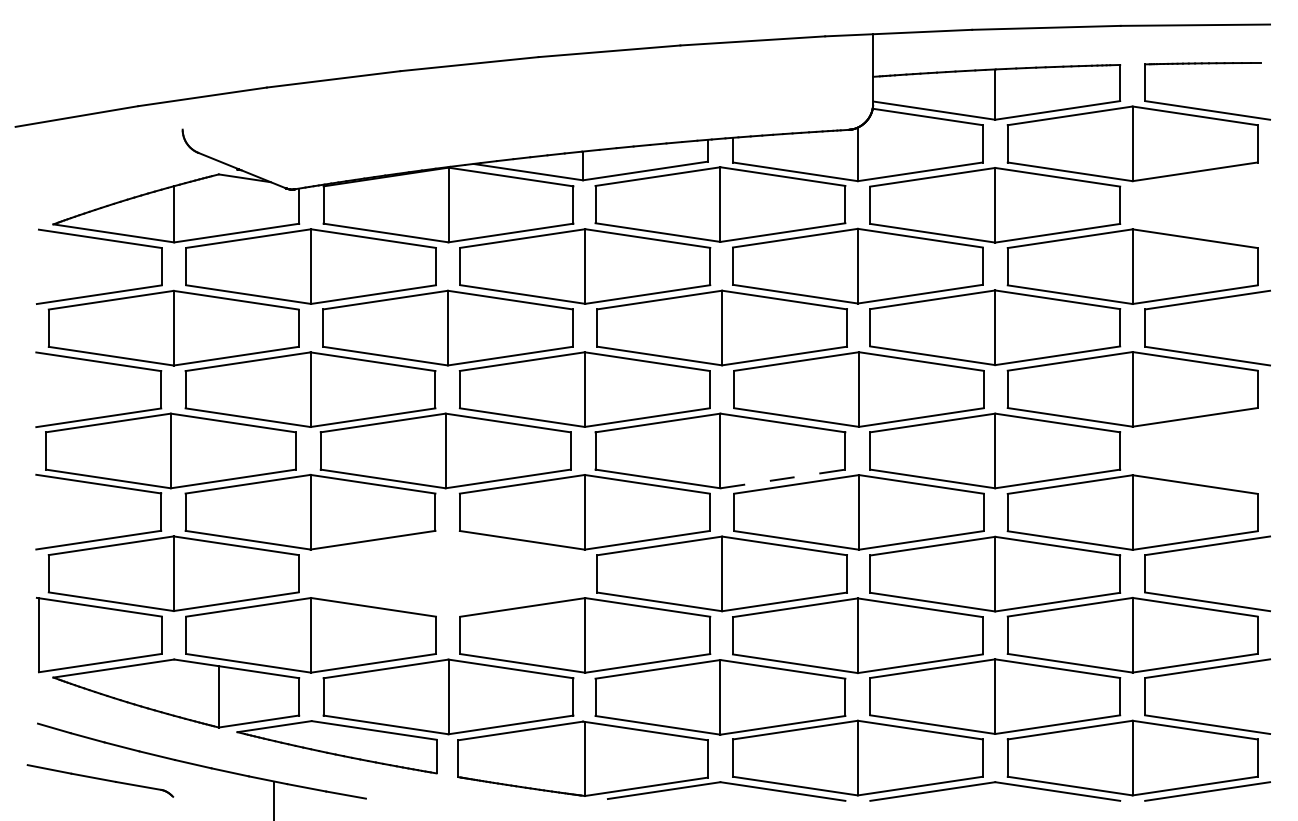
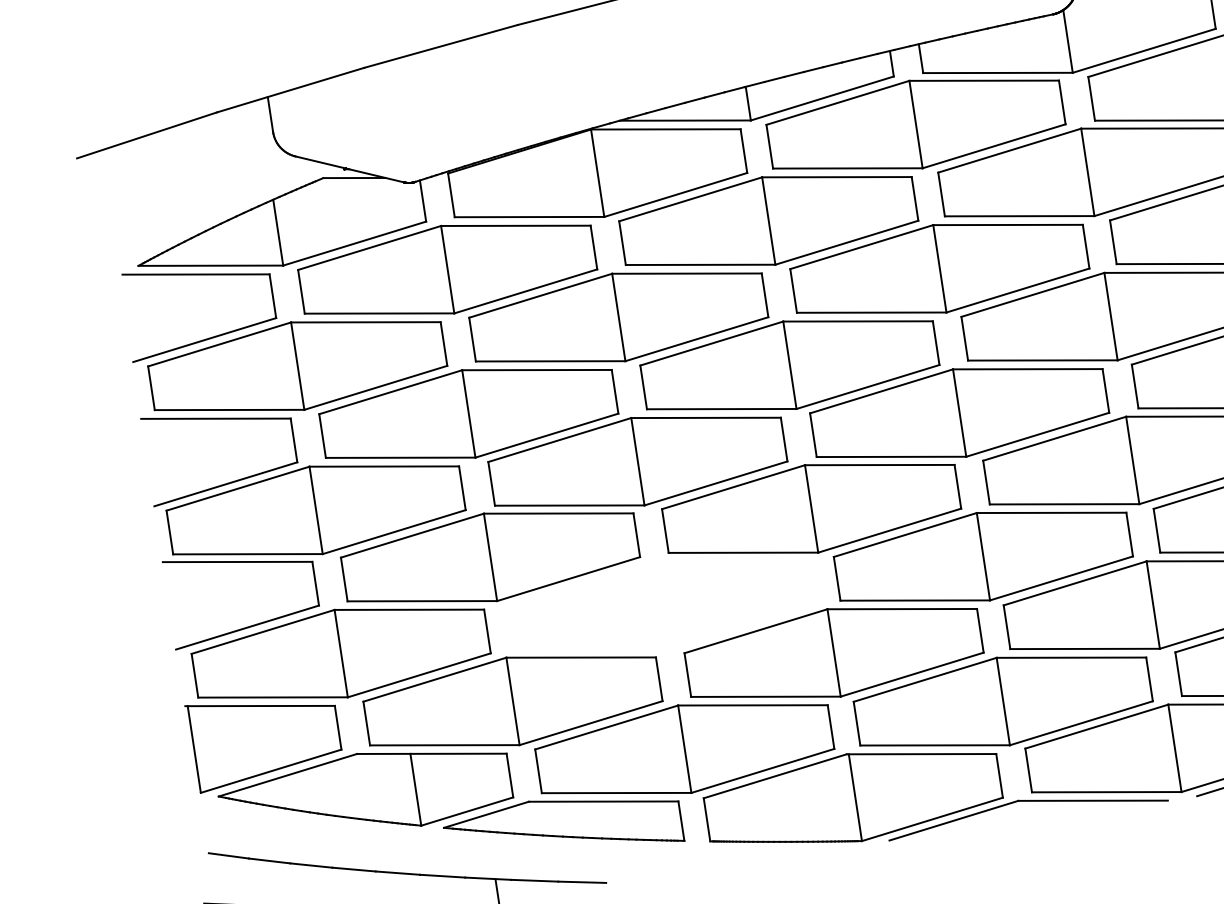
line: (182, 114) -> (270, 114), added
line: (783, 478) -> (1038, 434), dashed -> solid

